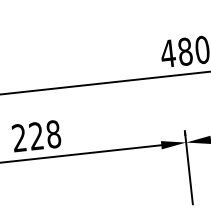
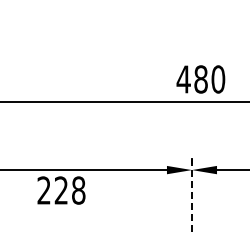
text: (36, 136) -> (61, 190), moved
line: (188, 167) -> (191, 195), solid -> dashed

